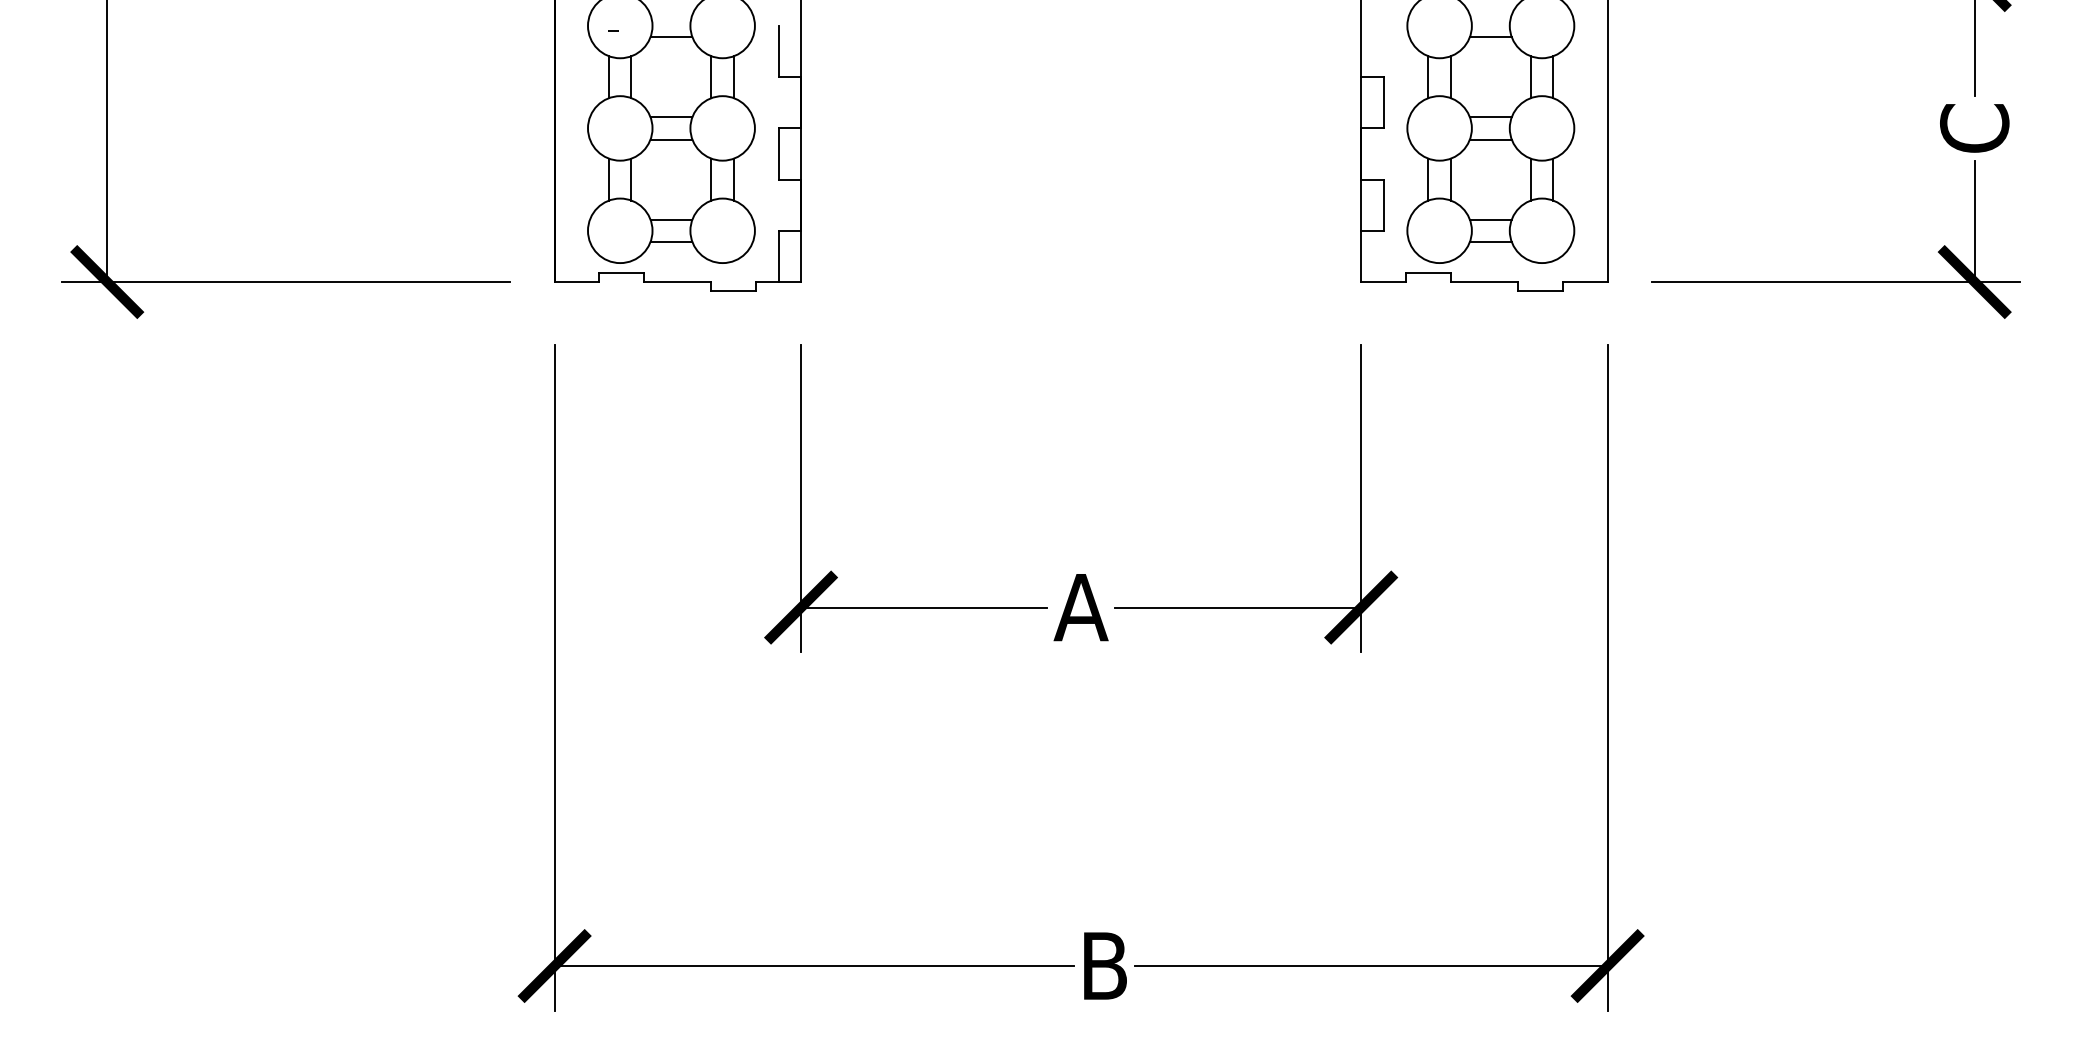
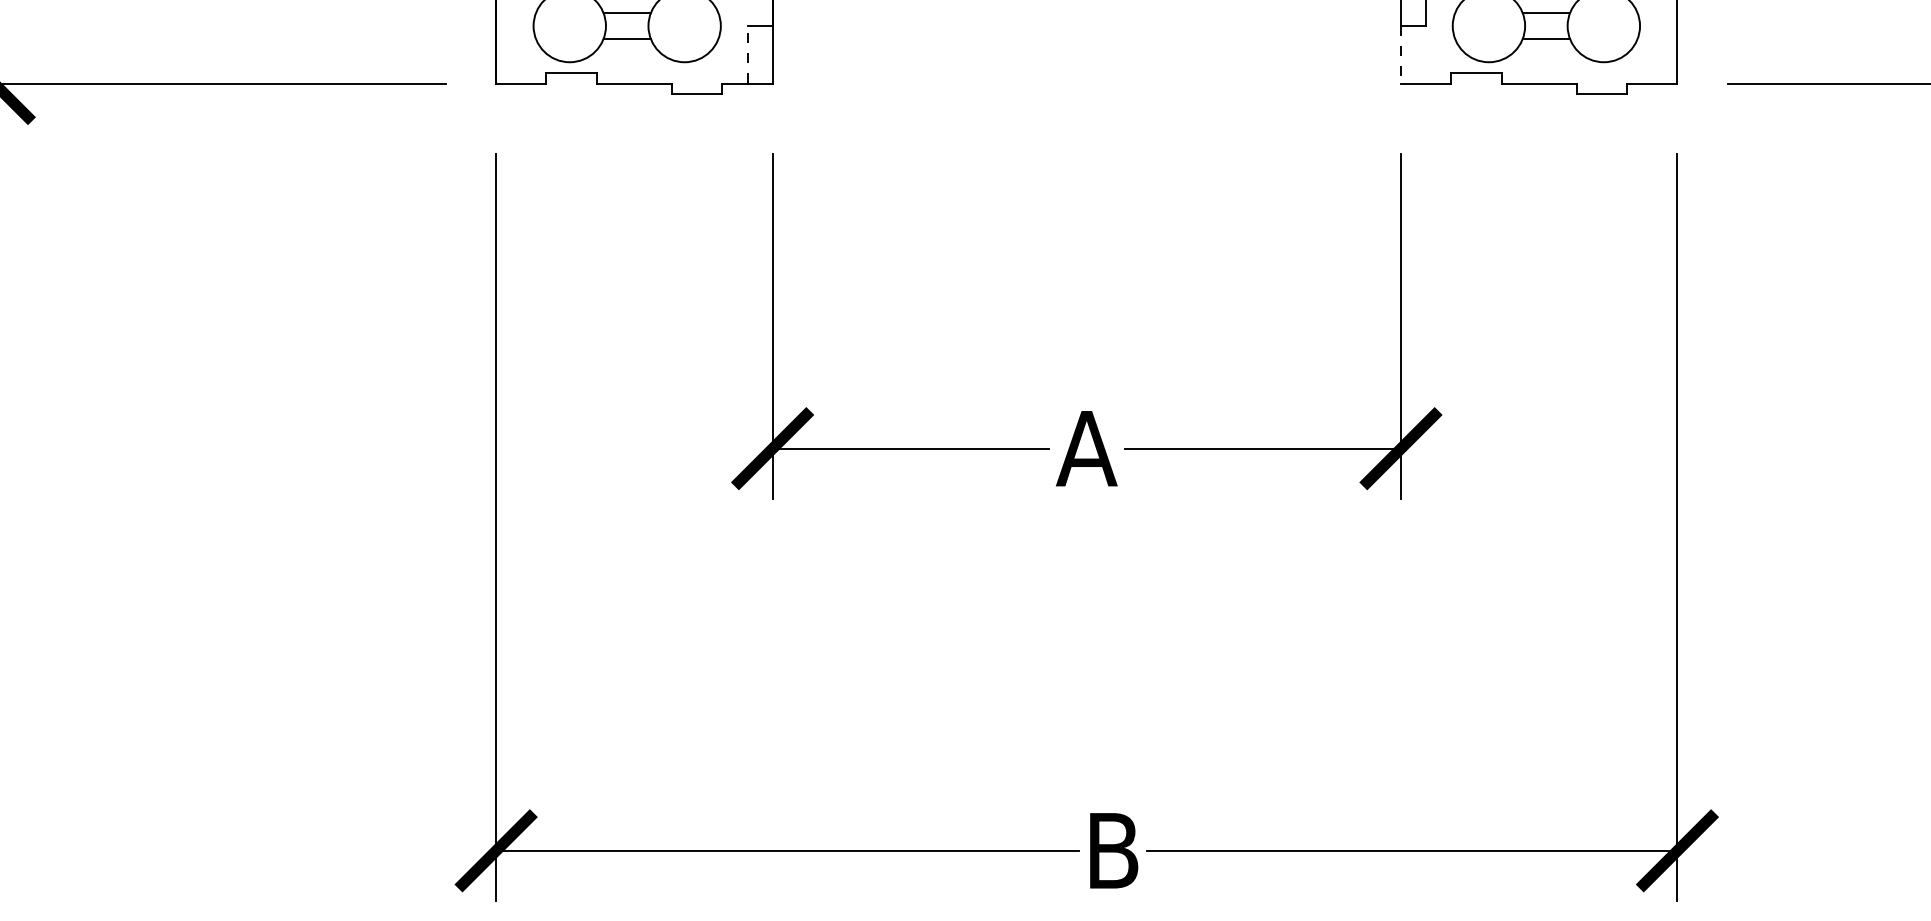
line: (778, 256) -> (747, 54), solid -> dashed
line: (1361, 256) -> (1401, 54), solid -> dashed

